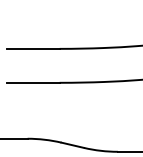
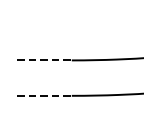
line: (34, 48) -> (45, 60), solid -> dashed
line: (34, 82) -> (45, 95), solid -> dashed

